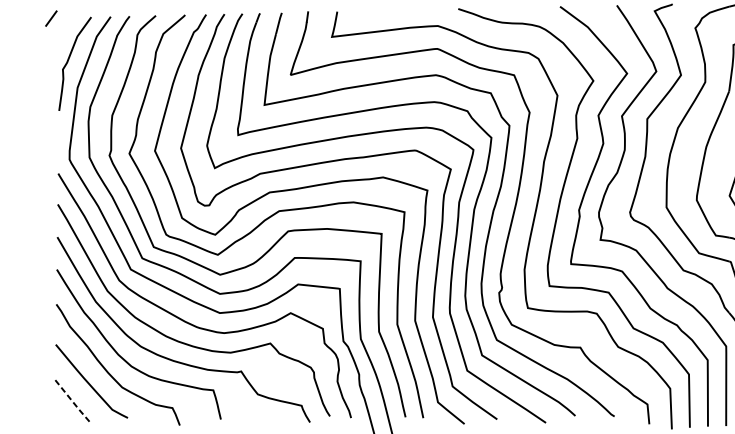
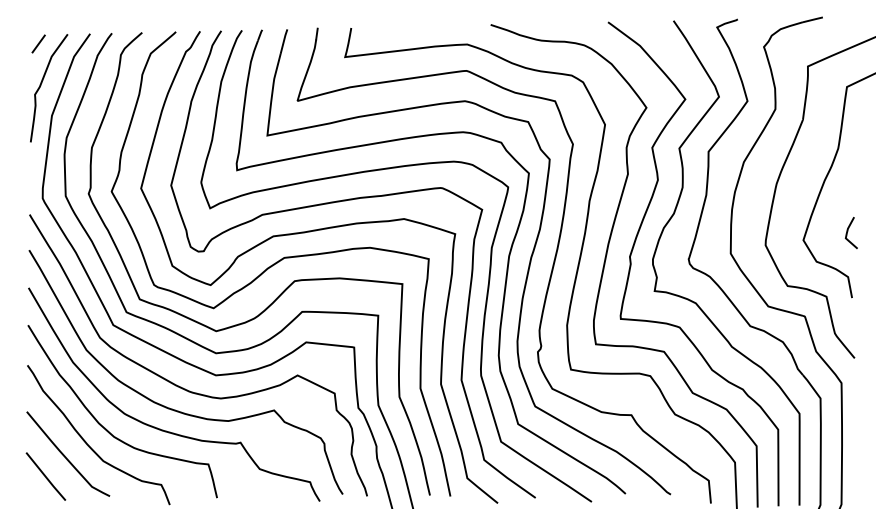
line: (51, 18) -> (38, 43), moved
line: (72, 401) -> (46, 477), dashed -> solid

